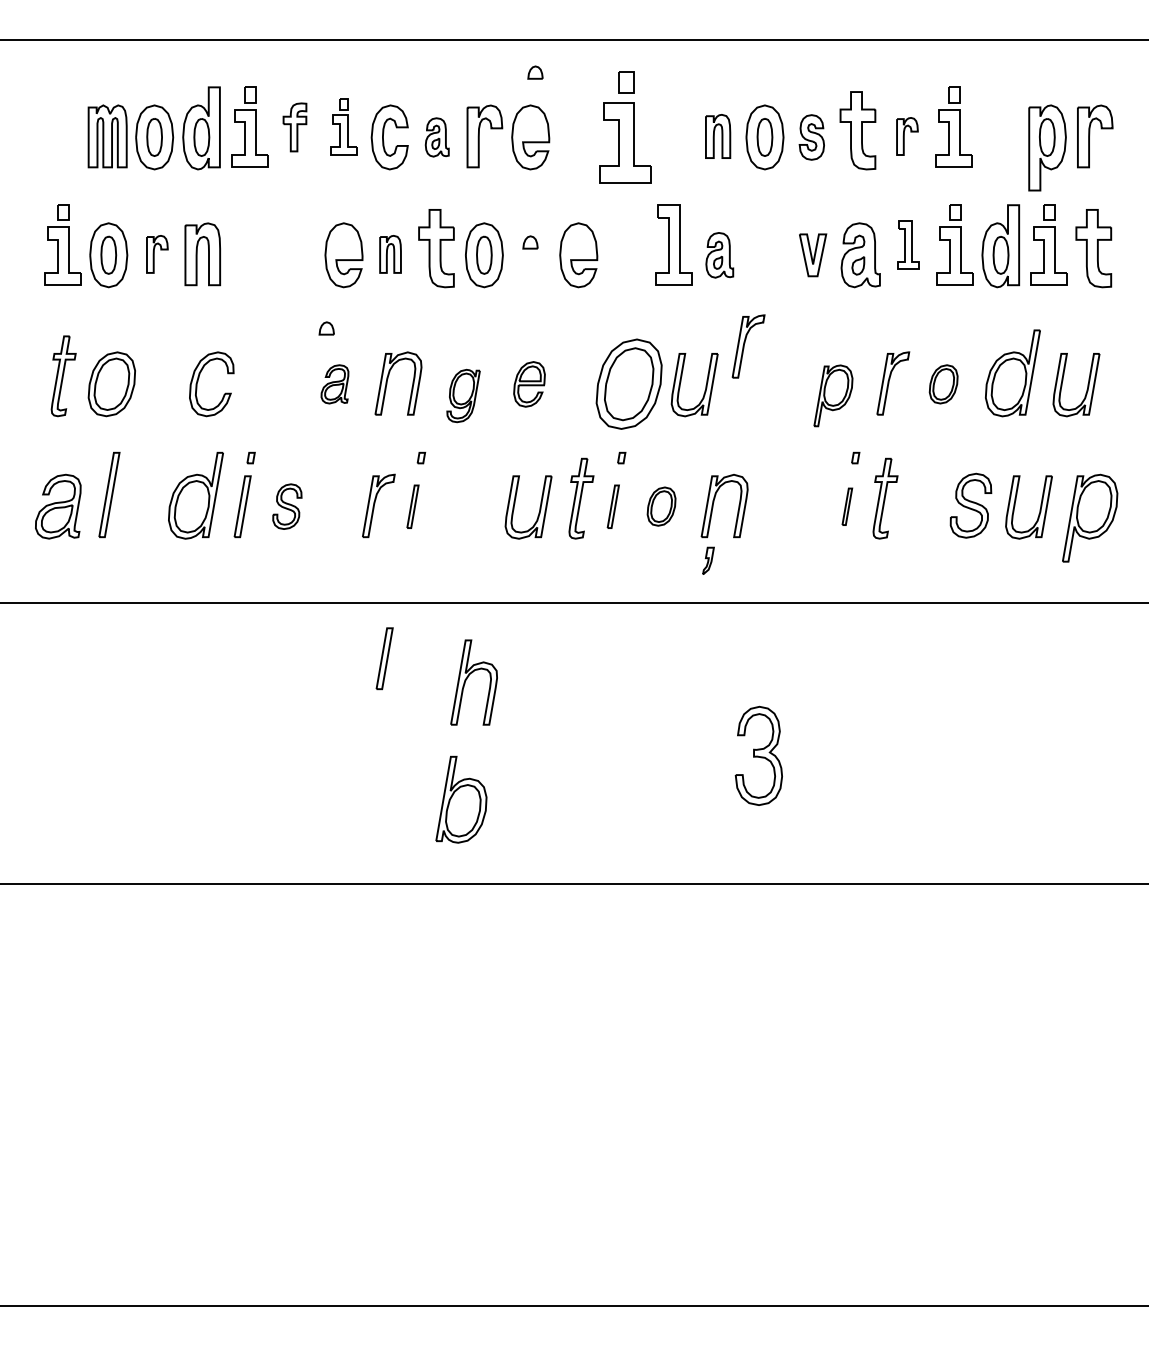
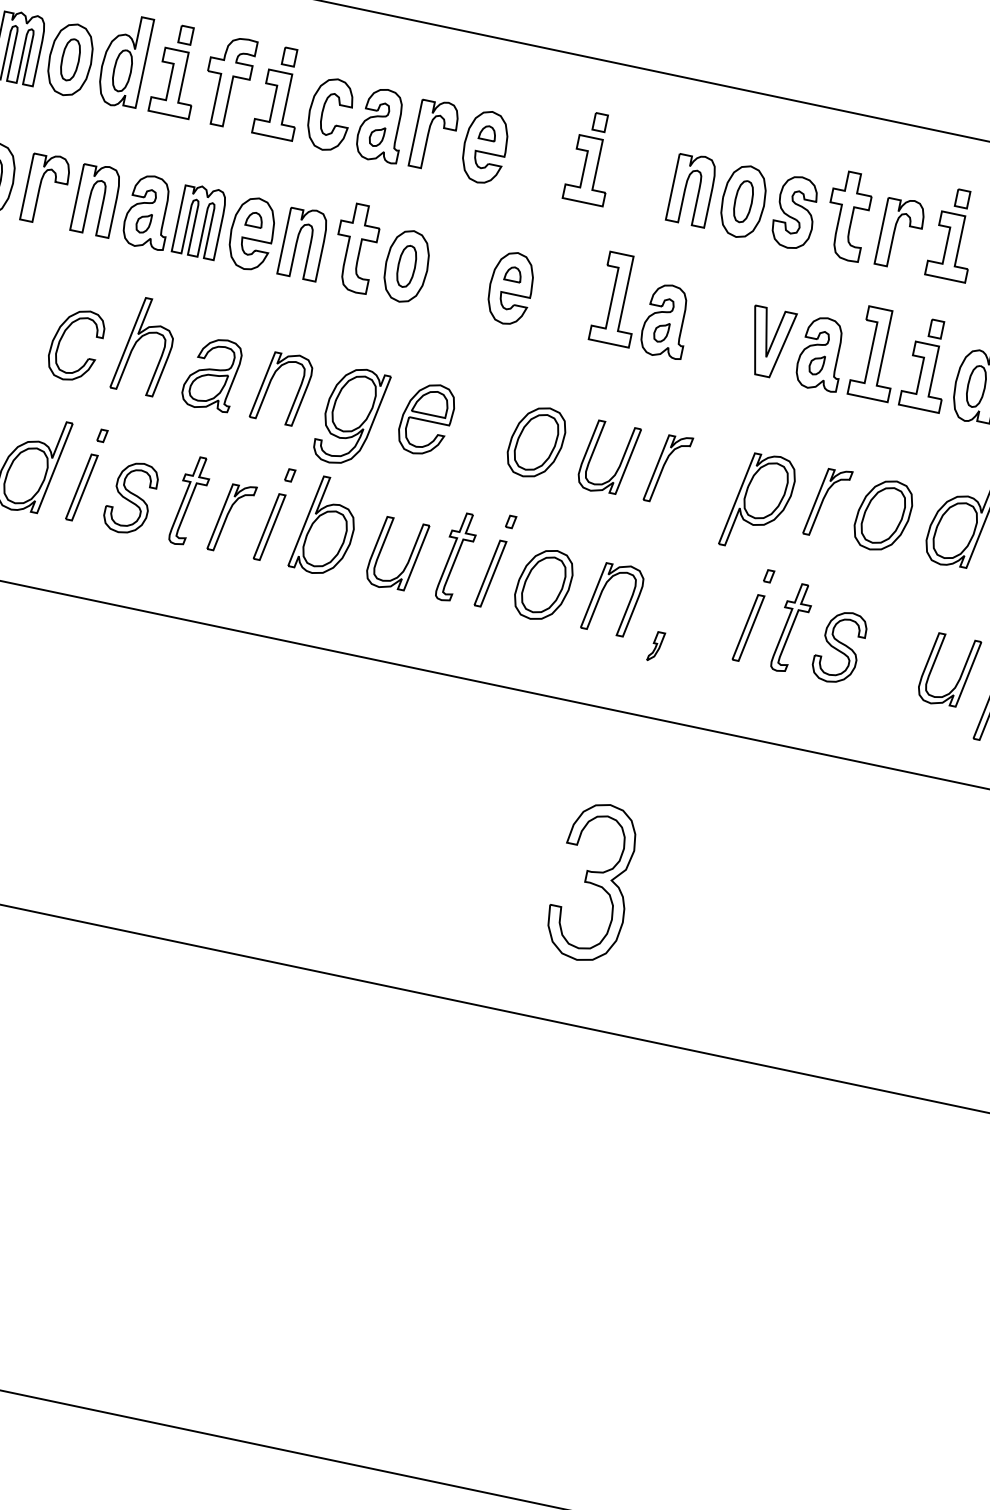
part: (535, 72) -> (488, 132), moved
part: (343, 126) -> (281, 91), size x1.43
part: (625, 126) -> (592, 157), size x0.71
part: (294, 127) -> (227, 81), size x1.67
part: (717, 136) -> (691, 189), size x1.43
part: (907, 136) -> (900, 233), size x1.67
part: (437, 137) -> (382, 125), size x1.67
part: (811, 137) -> (794, 212), size x1.43
part: (530, 242) -> (513, 274), moved
part: (908, 244) -> (876, 353), size x1.67
part: (157, 254) -> (46, 189), size x1.67
part: (390, 254) -> (303, 243), size x1.67
part: (273, 255) -> (174, 217), added
part: (719, 255) -> (665, 321), size x1.43
part: (812, 255) -> (768, 342), size x1.43
part: (326, 328) -> (254, 219), moved
part: (748, 346) -> (668, 469), moved
part: (334, 384) -> (211, 374), size x1.67
part: (529, 384) -> (426, 419), size x1.43
part: (629, 384) -> (536, 442), size x0.71
part: (943, 384) -> (882, 515), size x1.67
part: (463, 395) -> (351, 416), size x1.67
part: (833, 395) -> (759, 502), size x1.43
part: (339, 498) -> (190, 500), added
part: (970, 505) -> (839, 646), moved
part: (287, 506) -> (131, 497), size x1.43
part: (412, 506) -> (269, 526), size x1.43
part: (613, 506) -> (490, 573), size x1.43
part: (661, 506) -> (543, 584), size x1.67
part: (847, 506) -> (748, 627), size x1.67
part: (708, 560) -> (656, 646), moved
part: (384, 658) -> (202, 687), removed
part: (467, 679) -> (138, 341), moved
part: (758, 755) -> (592, 881), size x1.43
part: (461, 799) -> (325, 525), moved

